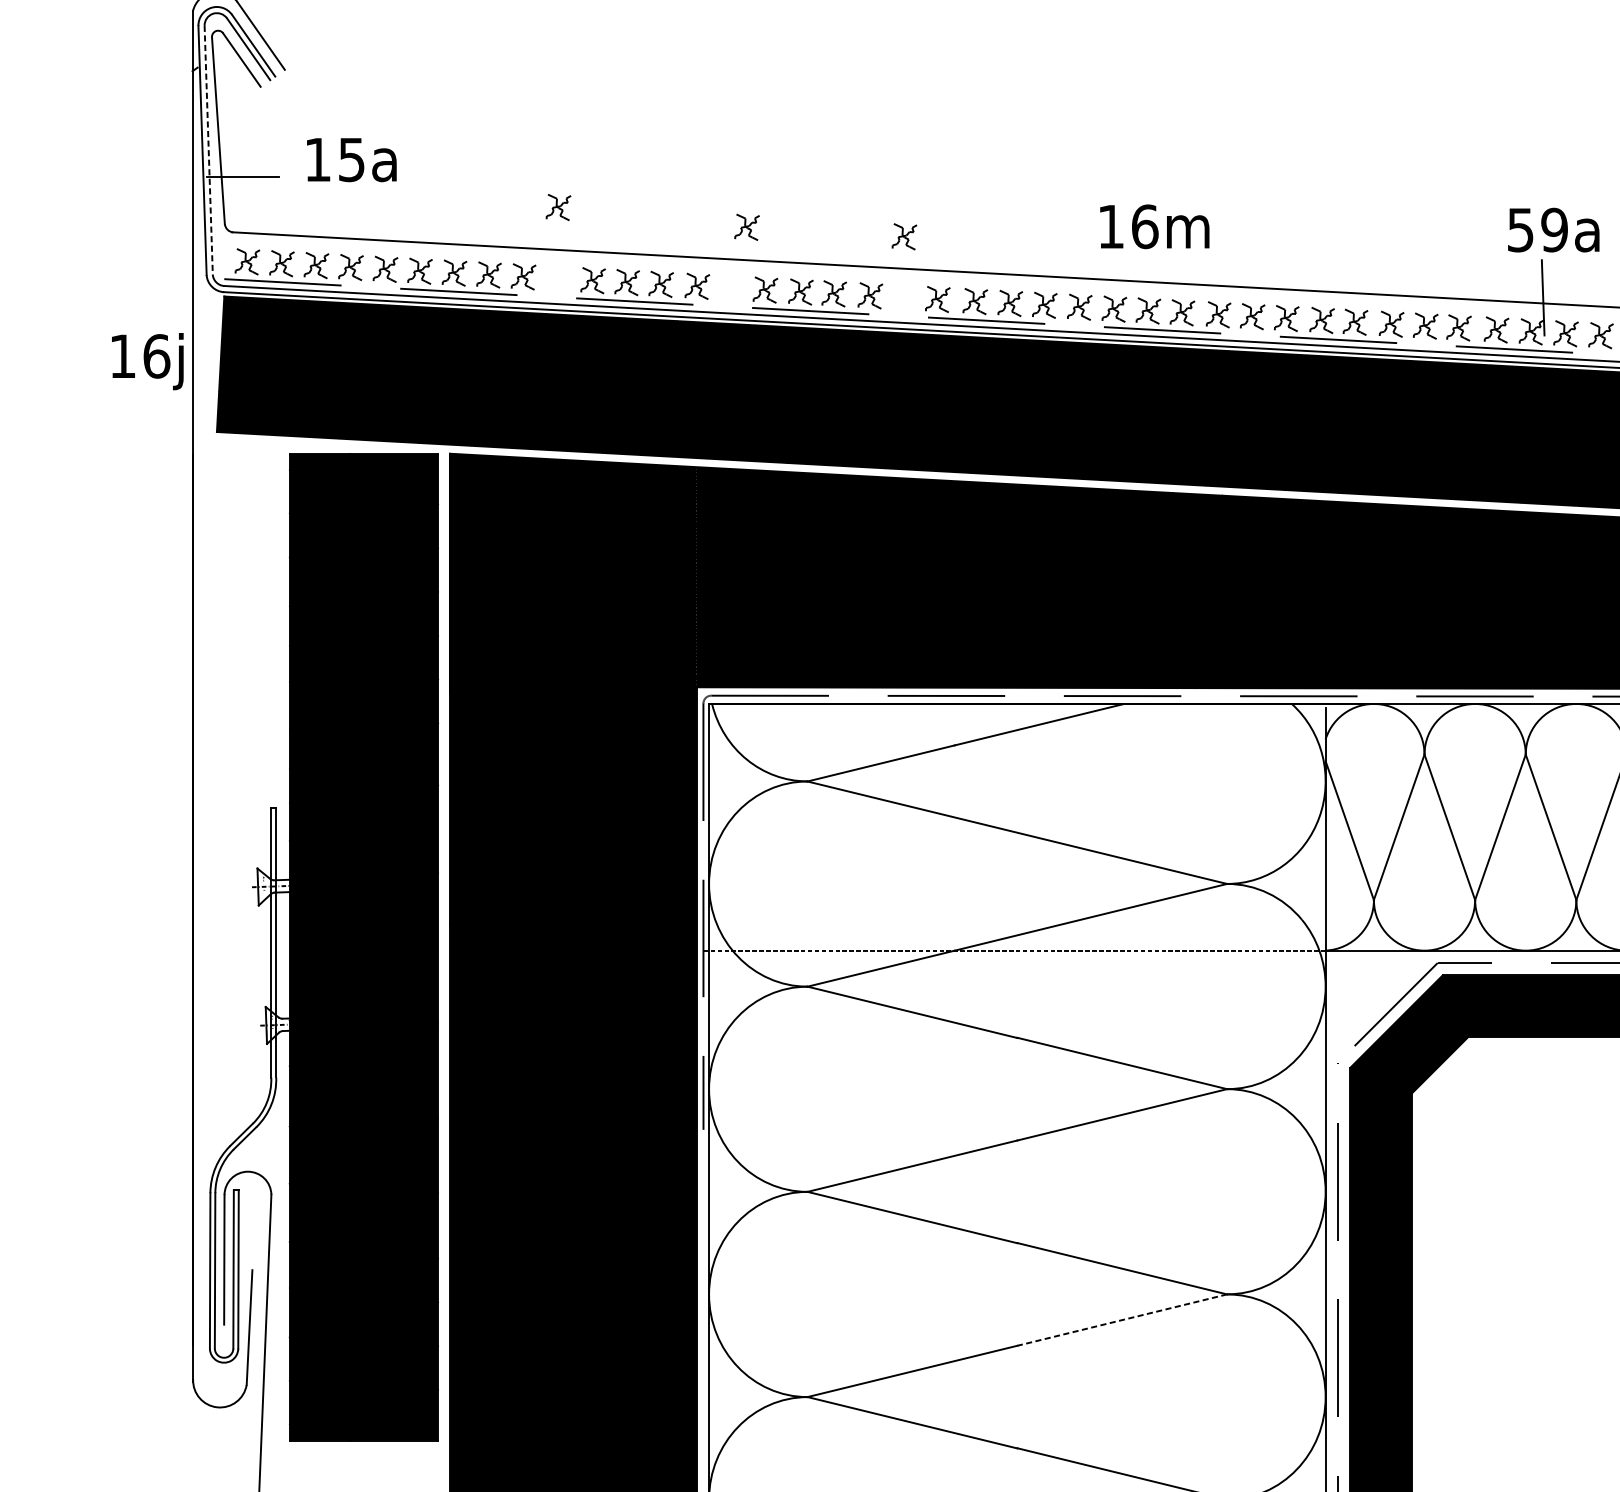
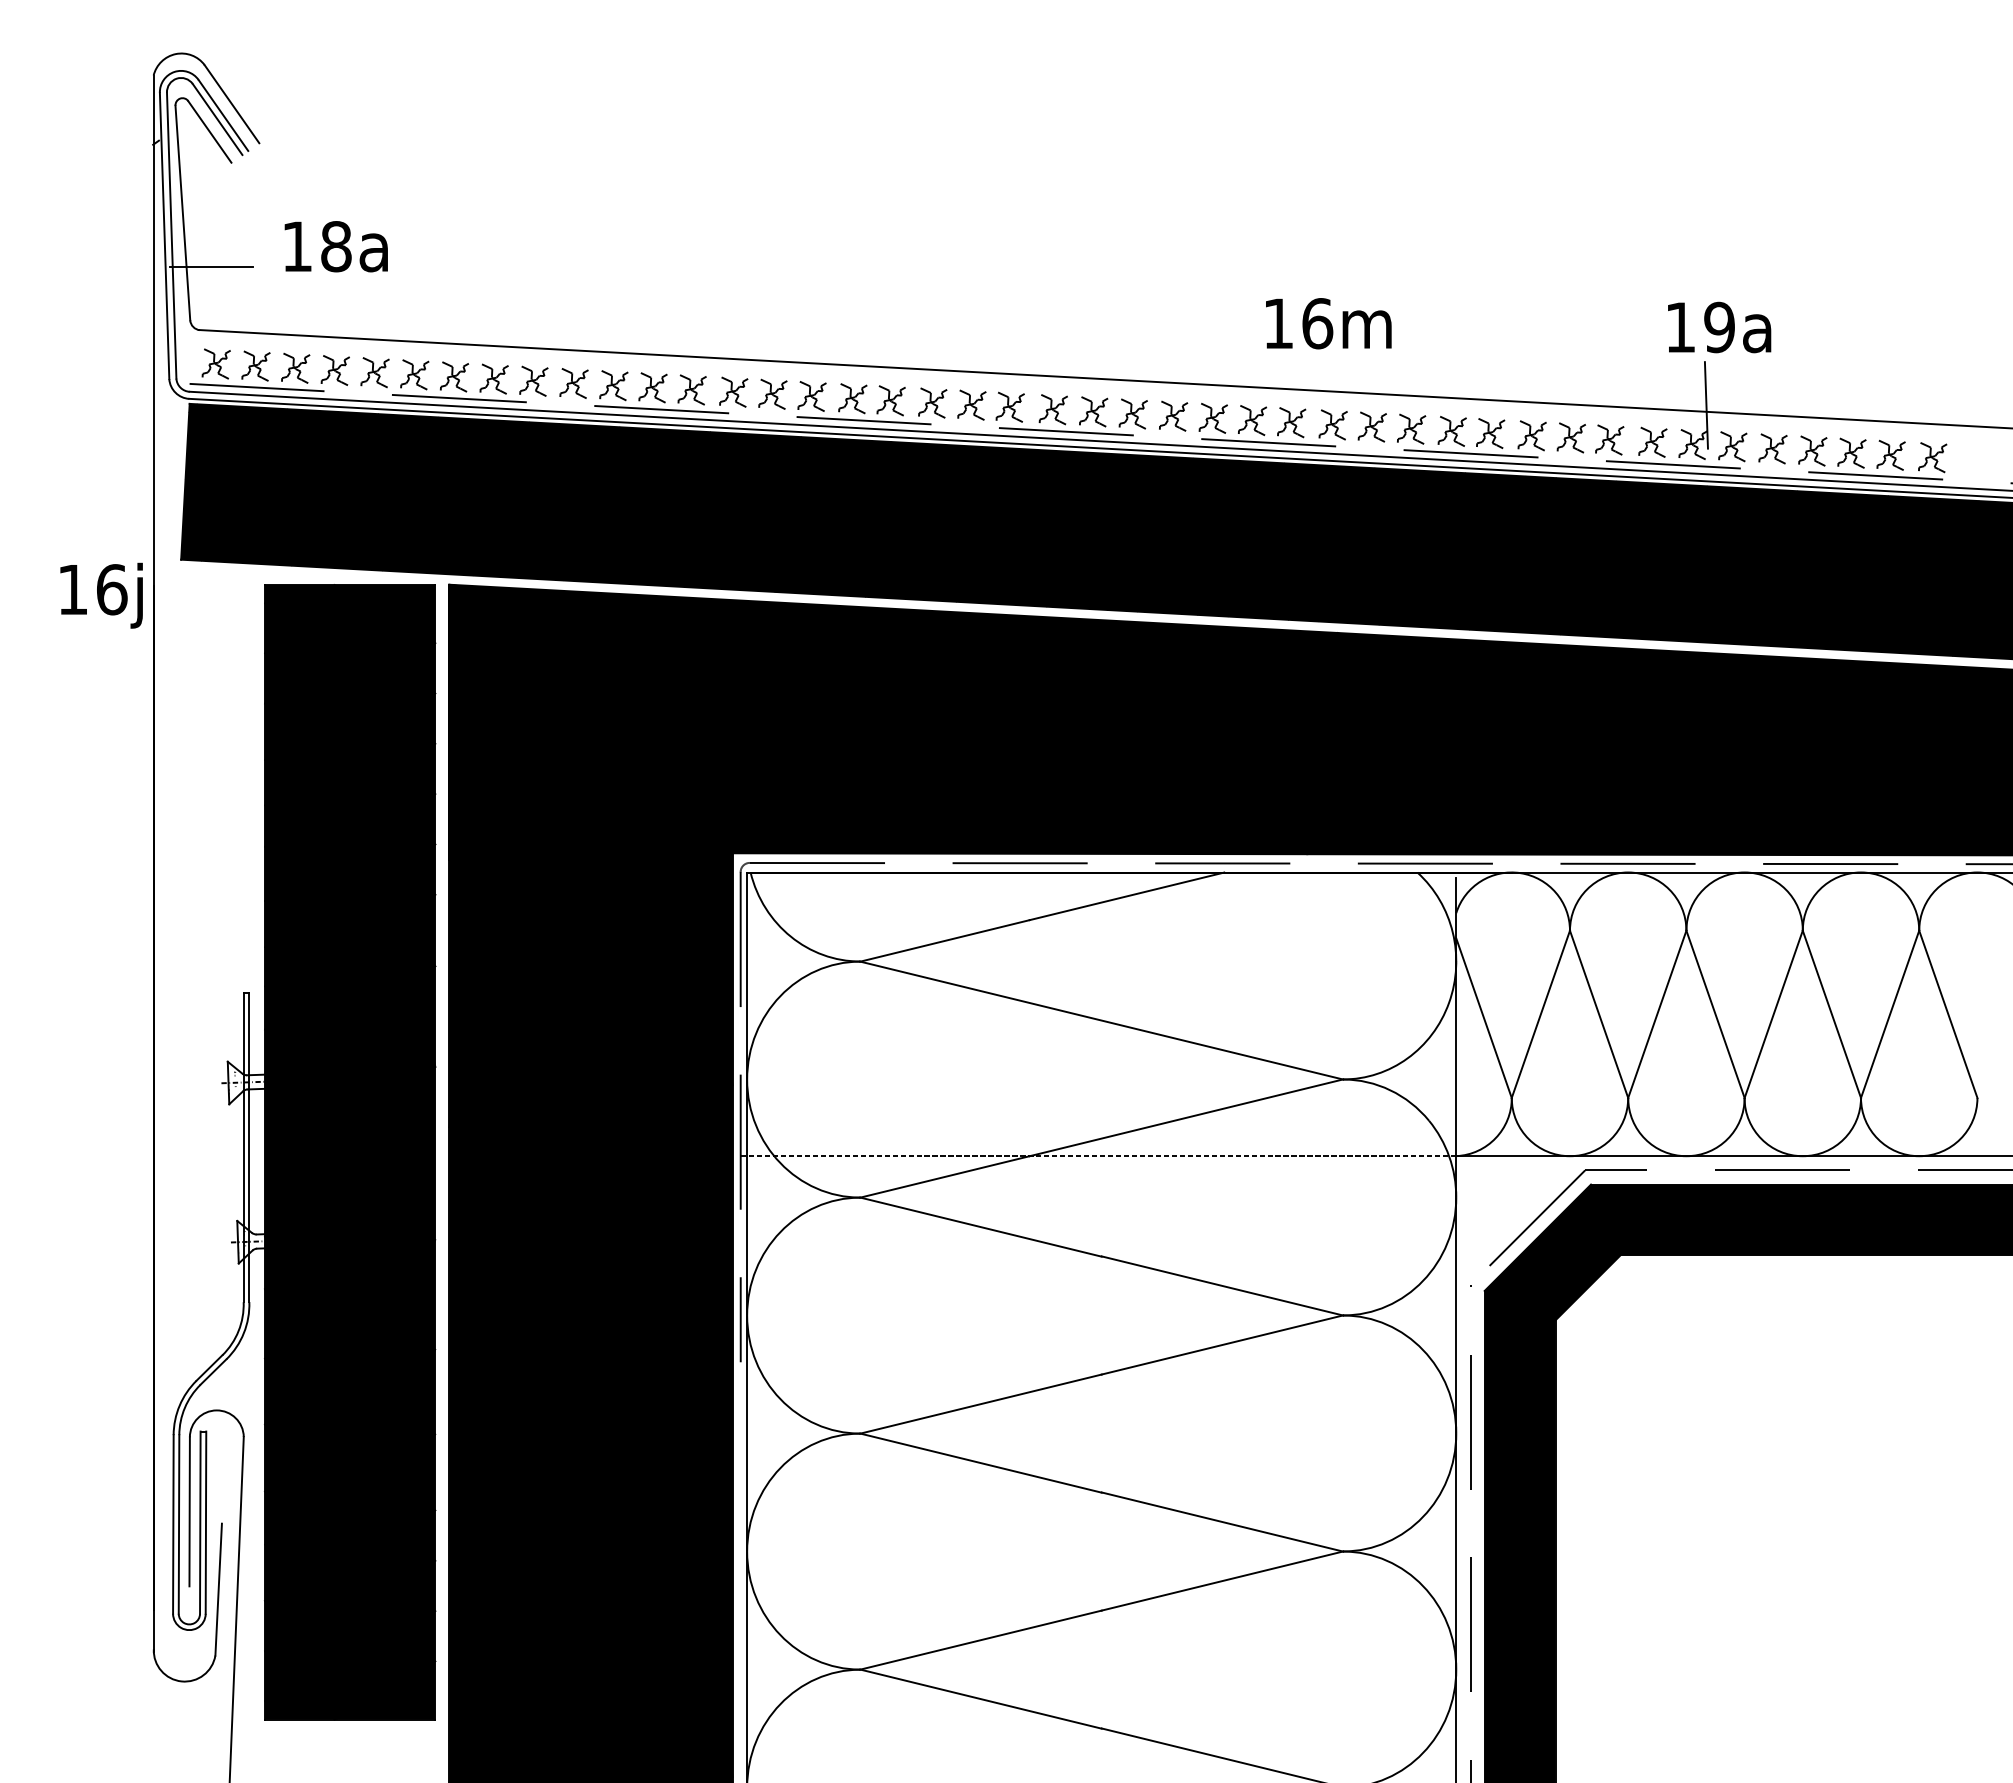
line: (208, 150) -> (171, 236), dashed -> solid
text: (352, 159) -> (336, 246), 15a -> 18a
part: (558, 207) -> (573, 383), moved
part: (746, 226) -> (772, 393), moved
text: (1154, 226) -> (1328, 323), moved
text: (1520, 230) -> (1680, 327), 59a -> 19a
part: (904, 236) -> (971, 404), moved
text: (147, 361) -> (101, 595), moved
line: (1121, 1320) -> (1221, 1581), dashed -> solid

